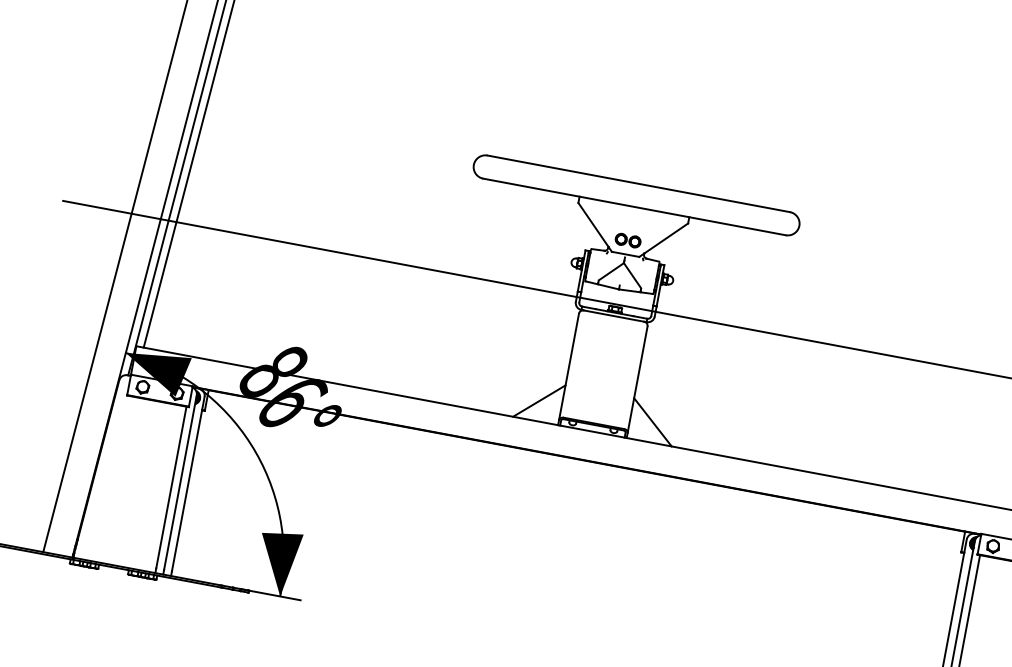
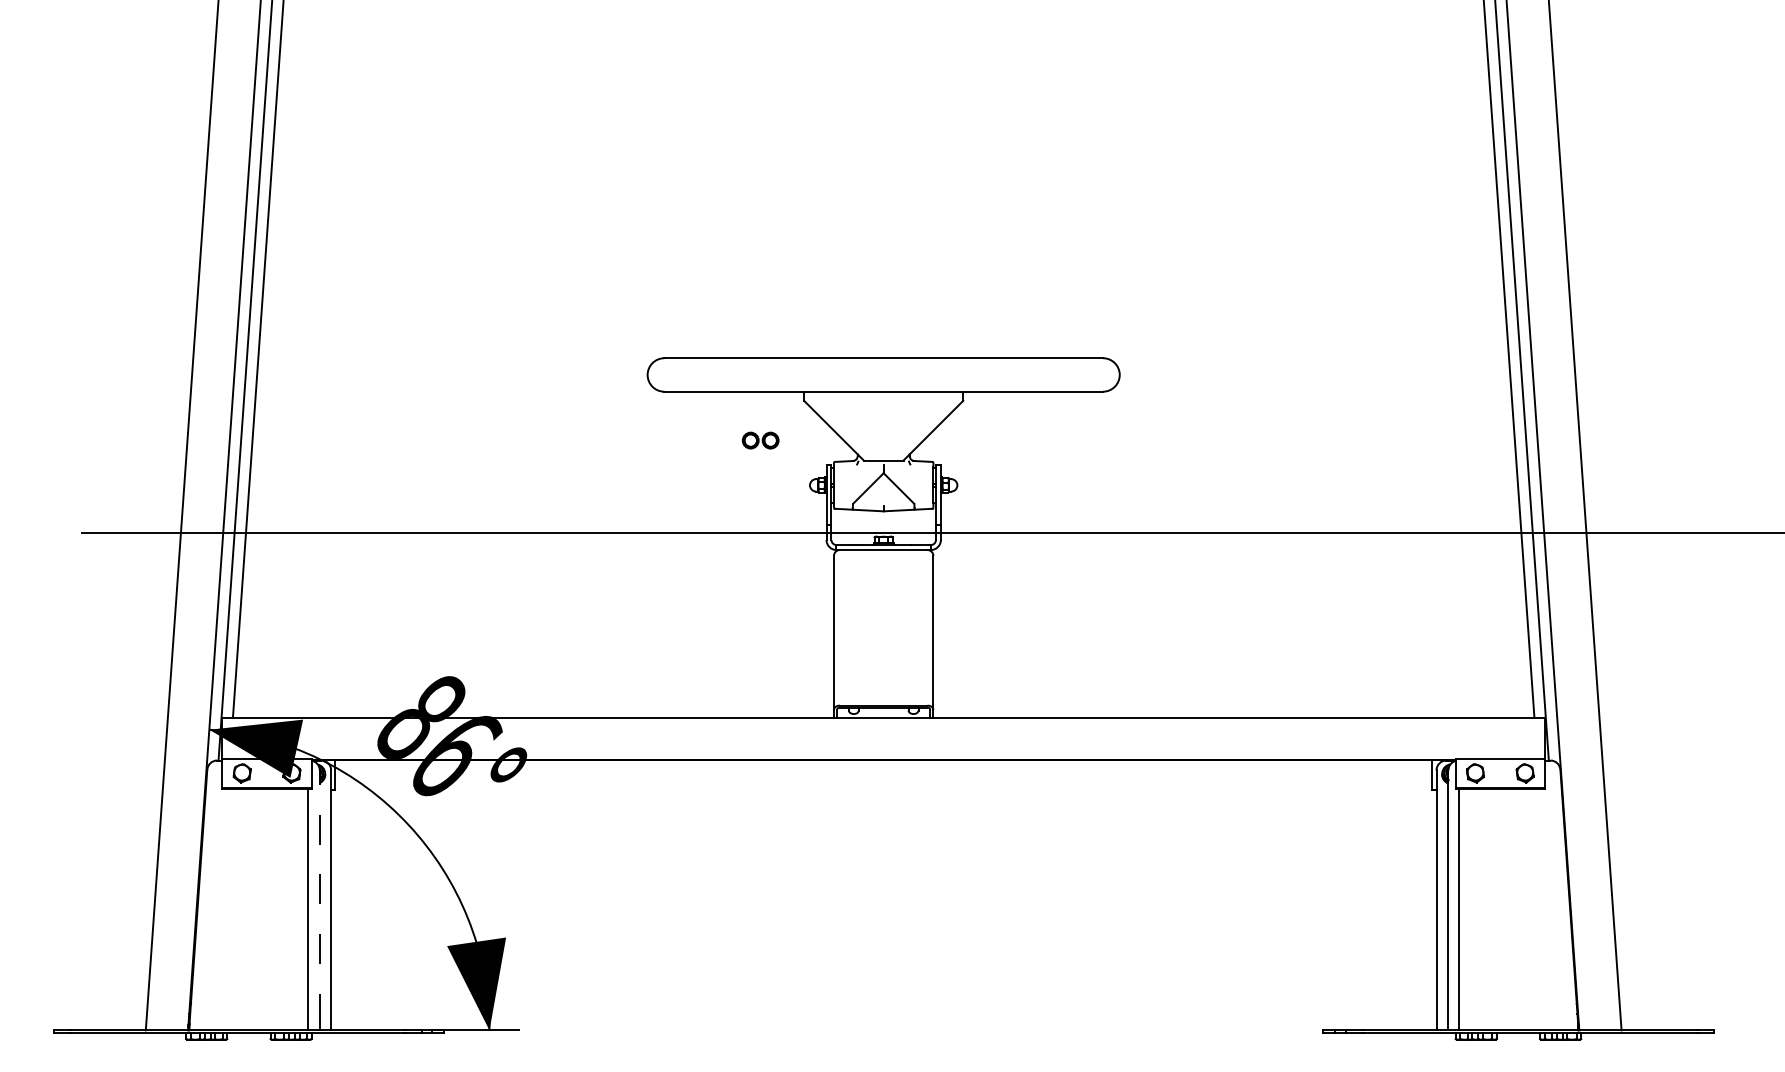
part: (628, 240) -> (760, 440), moved
line: (538, 400) -> (800, 688), removed
line: (652, 422) -> (965, 688), removed
line: (180, 482) -> (319, 896), solid -> dashed

